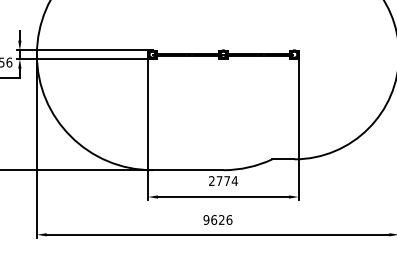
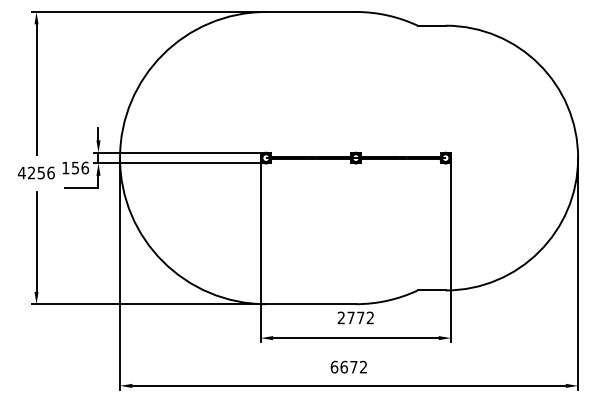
text: (234, 180) -> (370, 317), 2774 -> 2772
text: (217, 219) -> (348, 366), 9626 -> 6672

